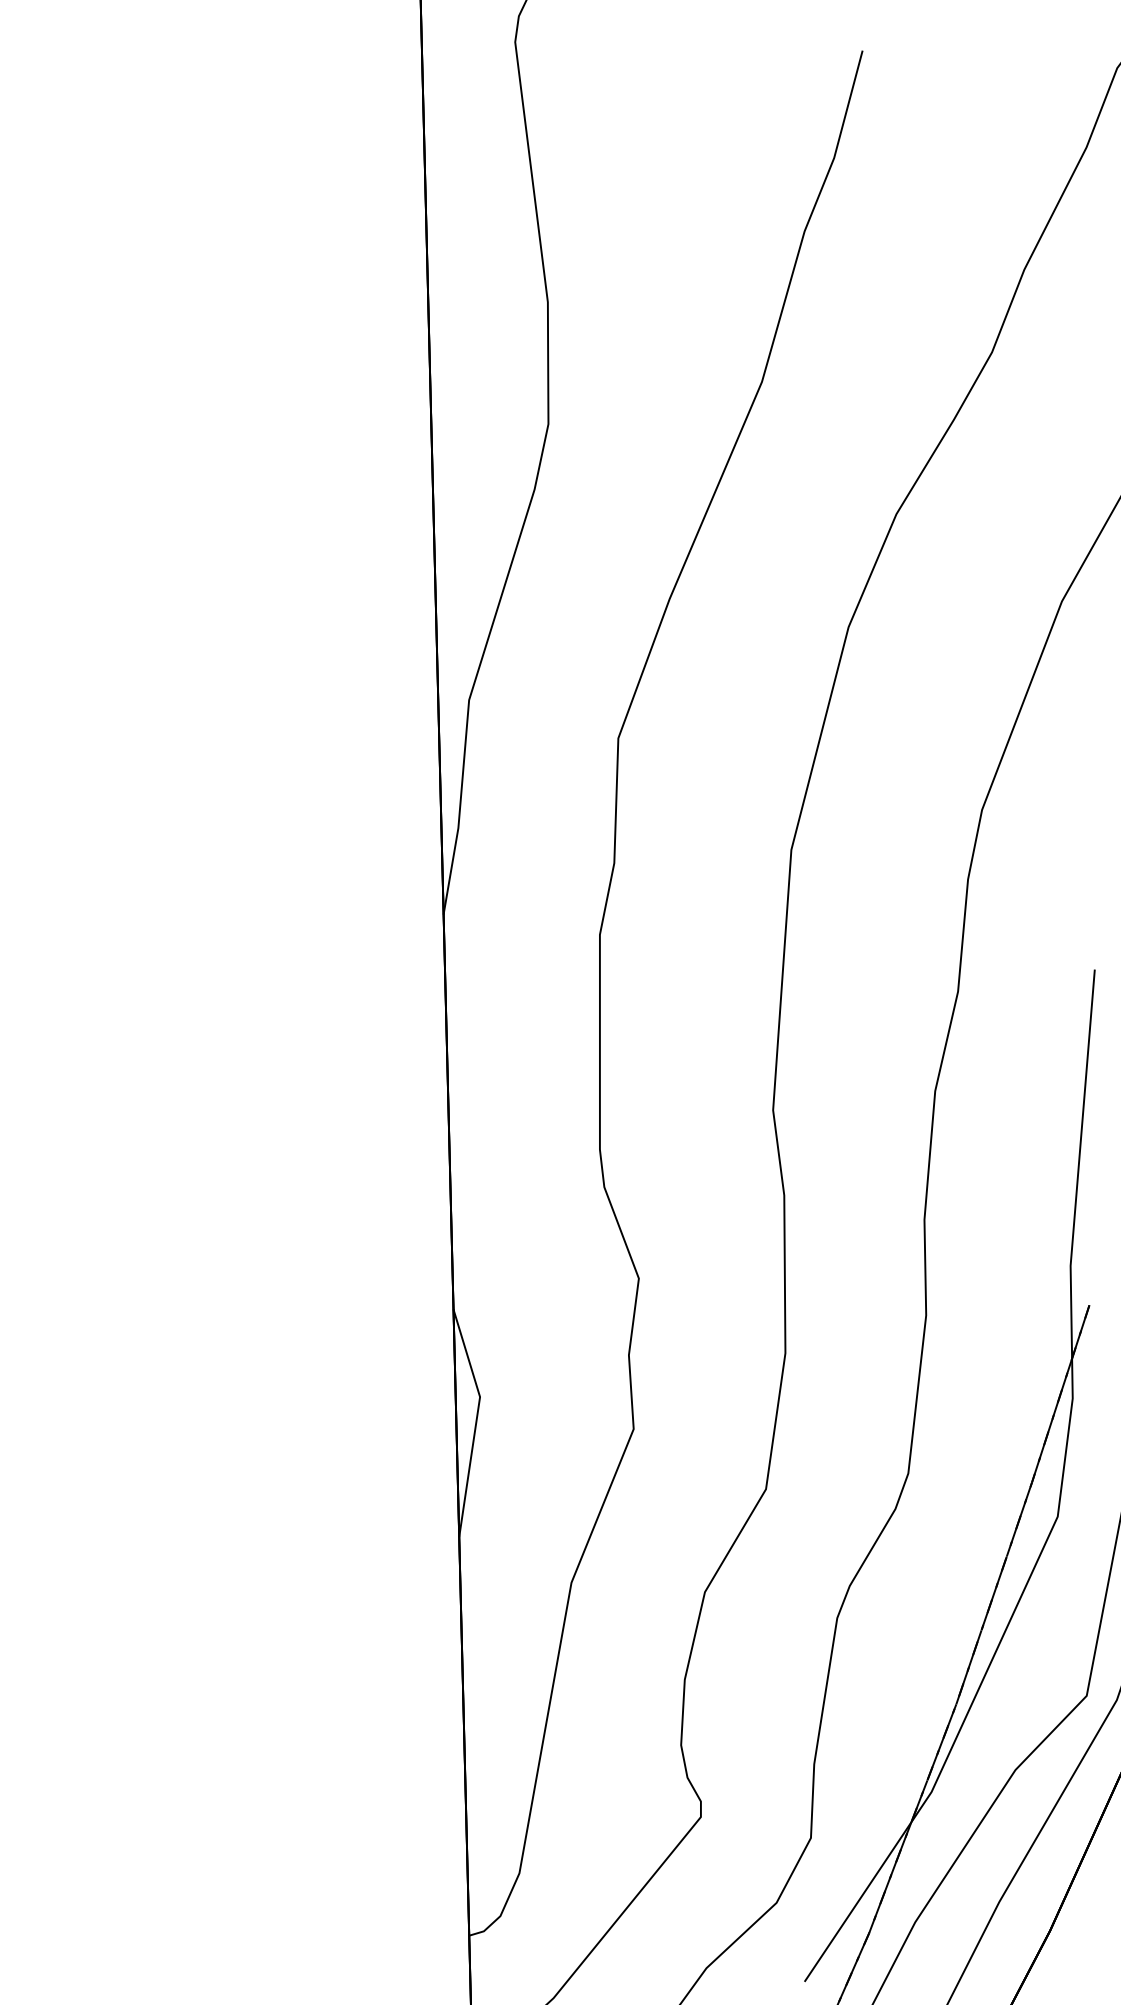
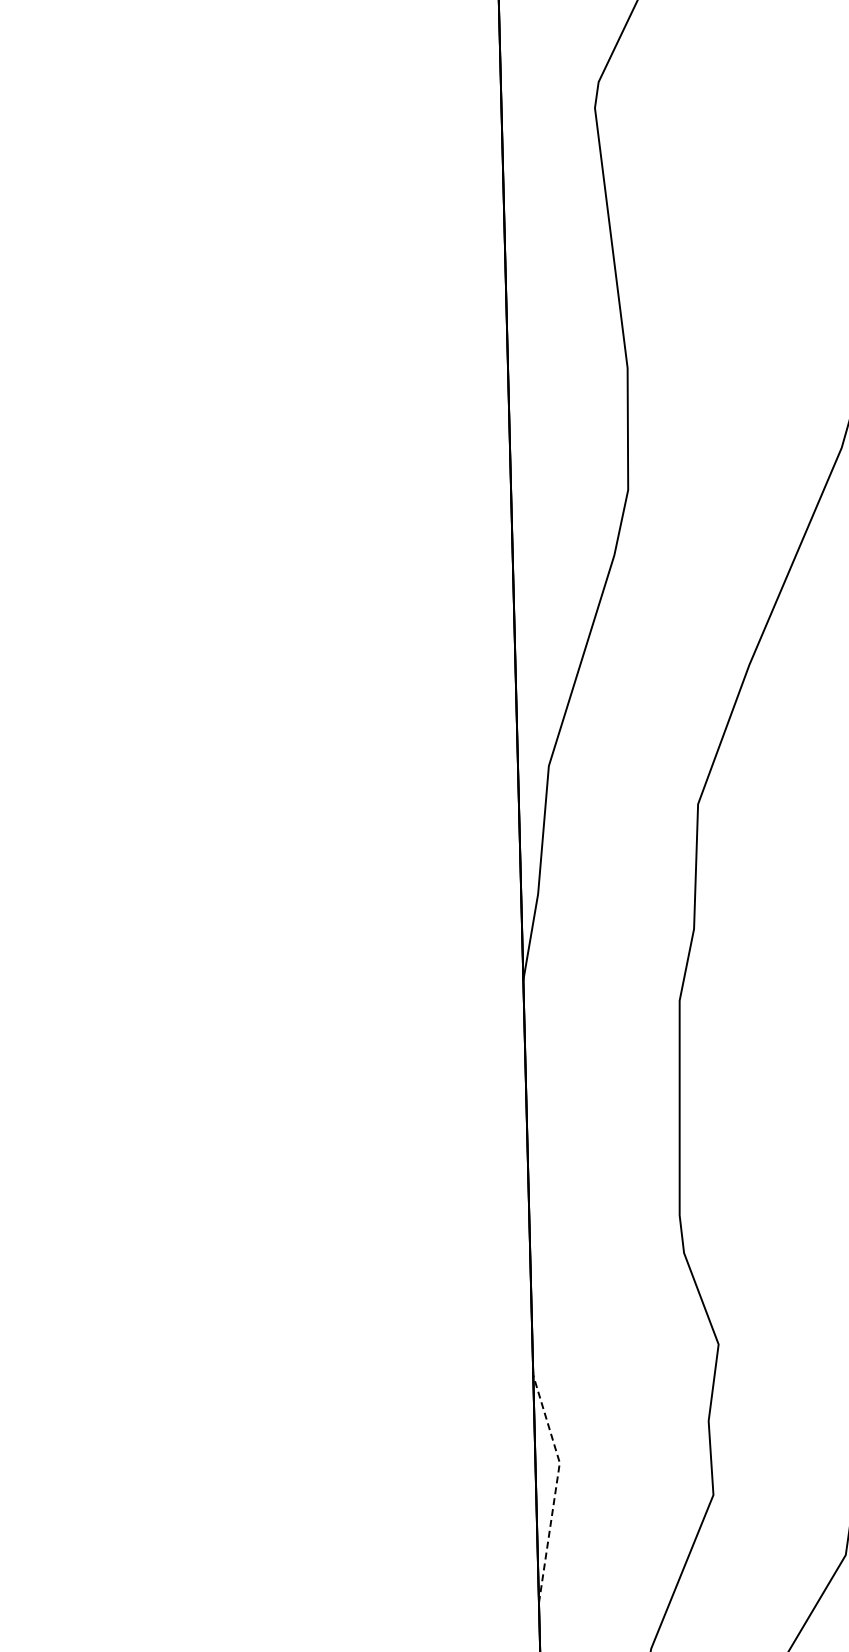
line: (476, 1419) -> (556, 1485), solid -> dashed

